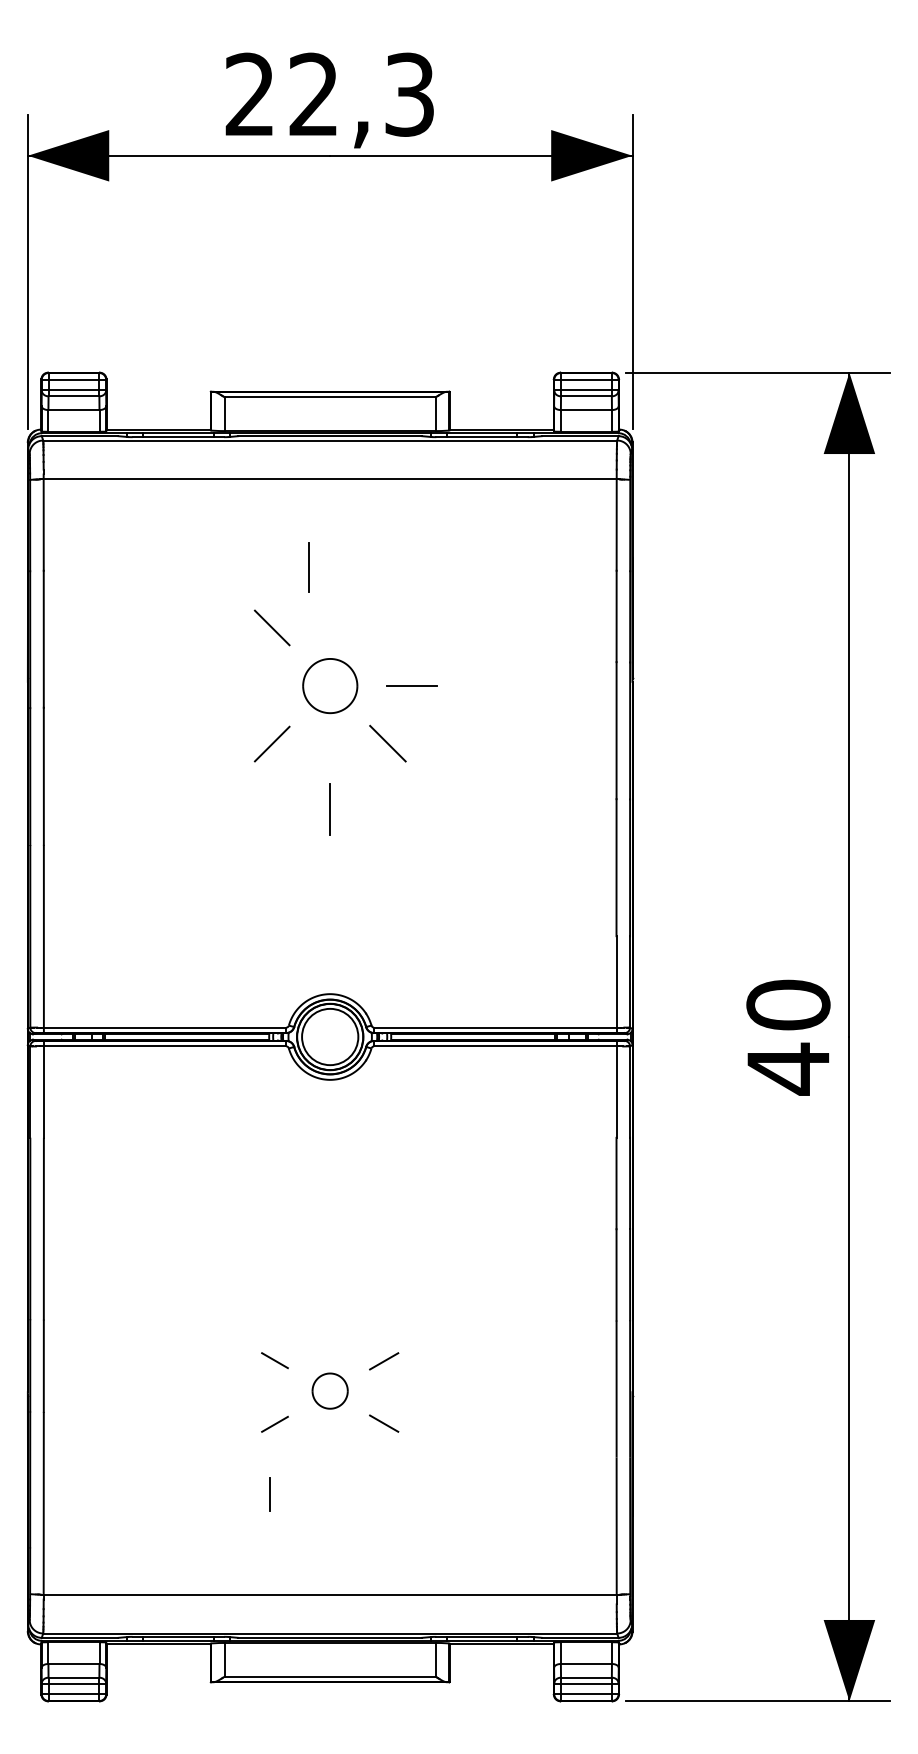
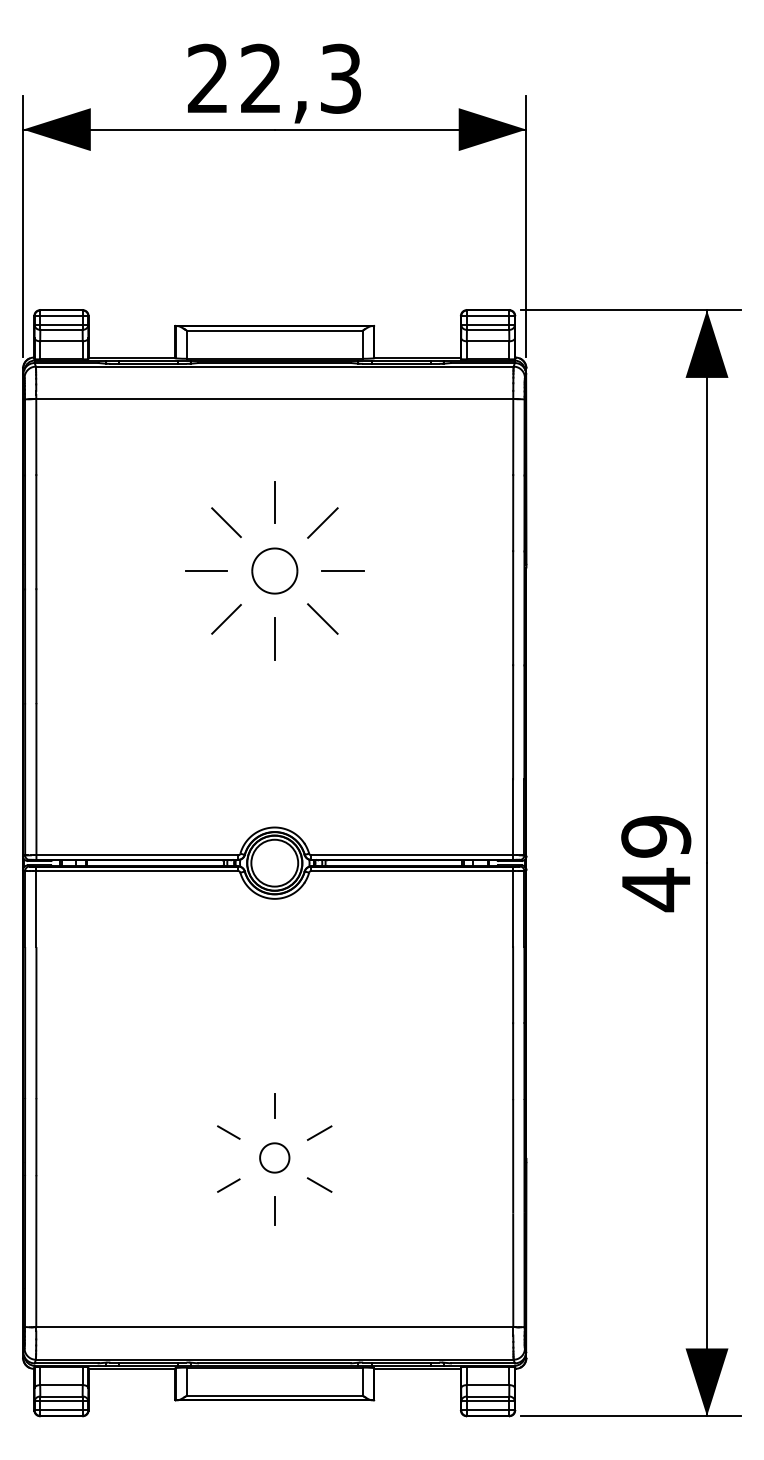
line: (308, 567) -> (274, 502), moved
line: (387, 627) -> (322, 522), added
line: (248, 686) -> (206, 571), added
line: (329, 809) -> (274, 638), moved
text: (788, 1004) -> (656, 836), 40 -> 49
line: (329, 1328) -> (274, 1105), added
line: (269, 1493) -> (274, 1210), moved

